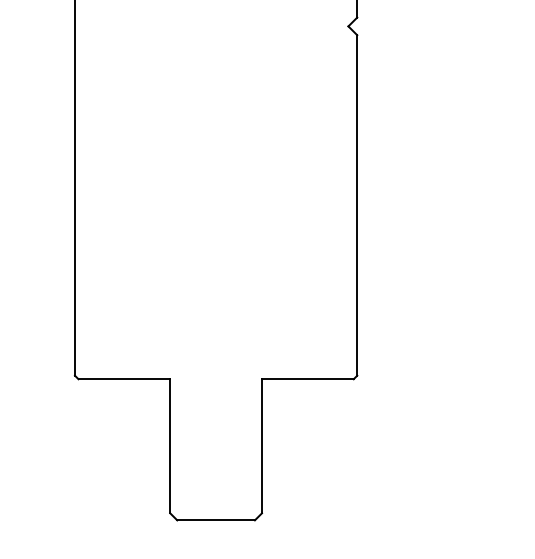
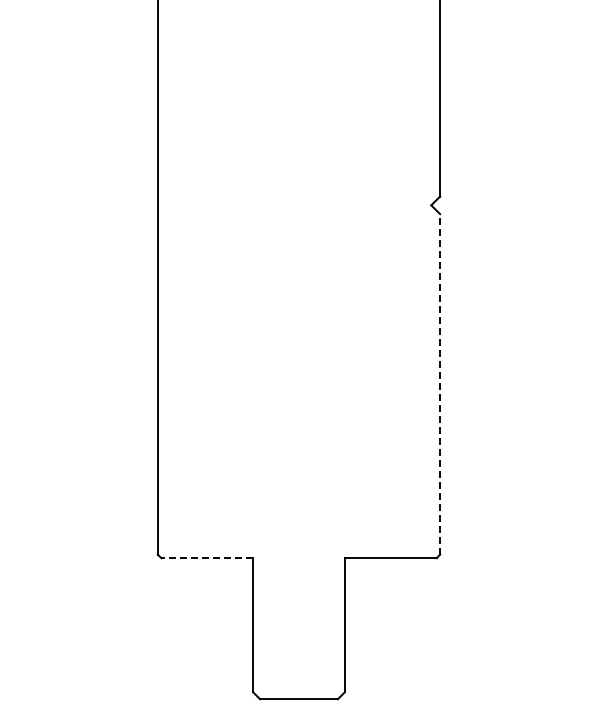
line: (357, 204) -> (440, 383), solid -> dashed
line: (124, 379) -> (207, 558), solid -> dashed

